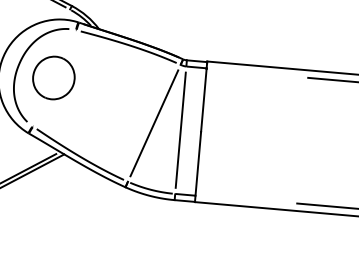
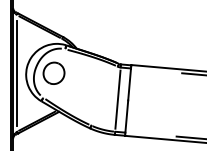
line: (154, 121) -> (104, 95), removed

